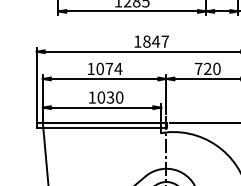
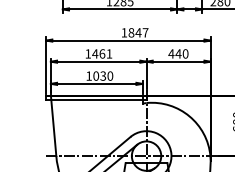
text: (109, 68) -> (102, 53), 1074 -> 1461
text: (202, 68) -> (174, 53), 720 -> 440

